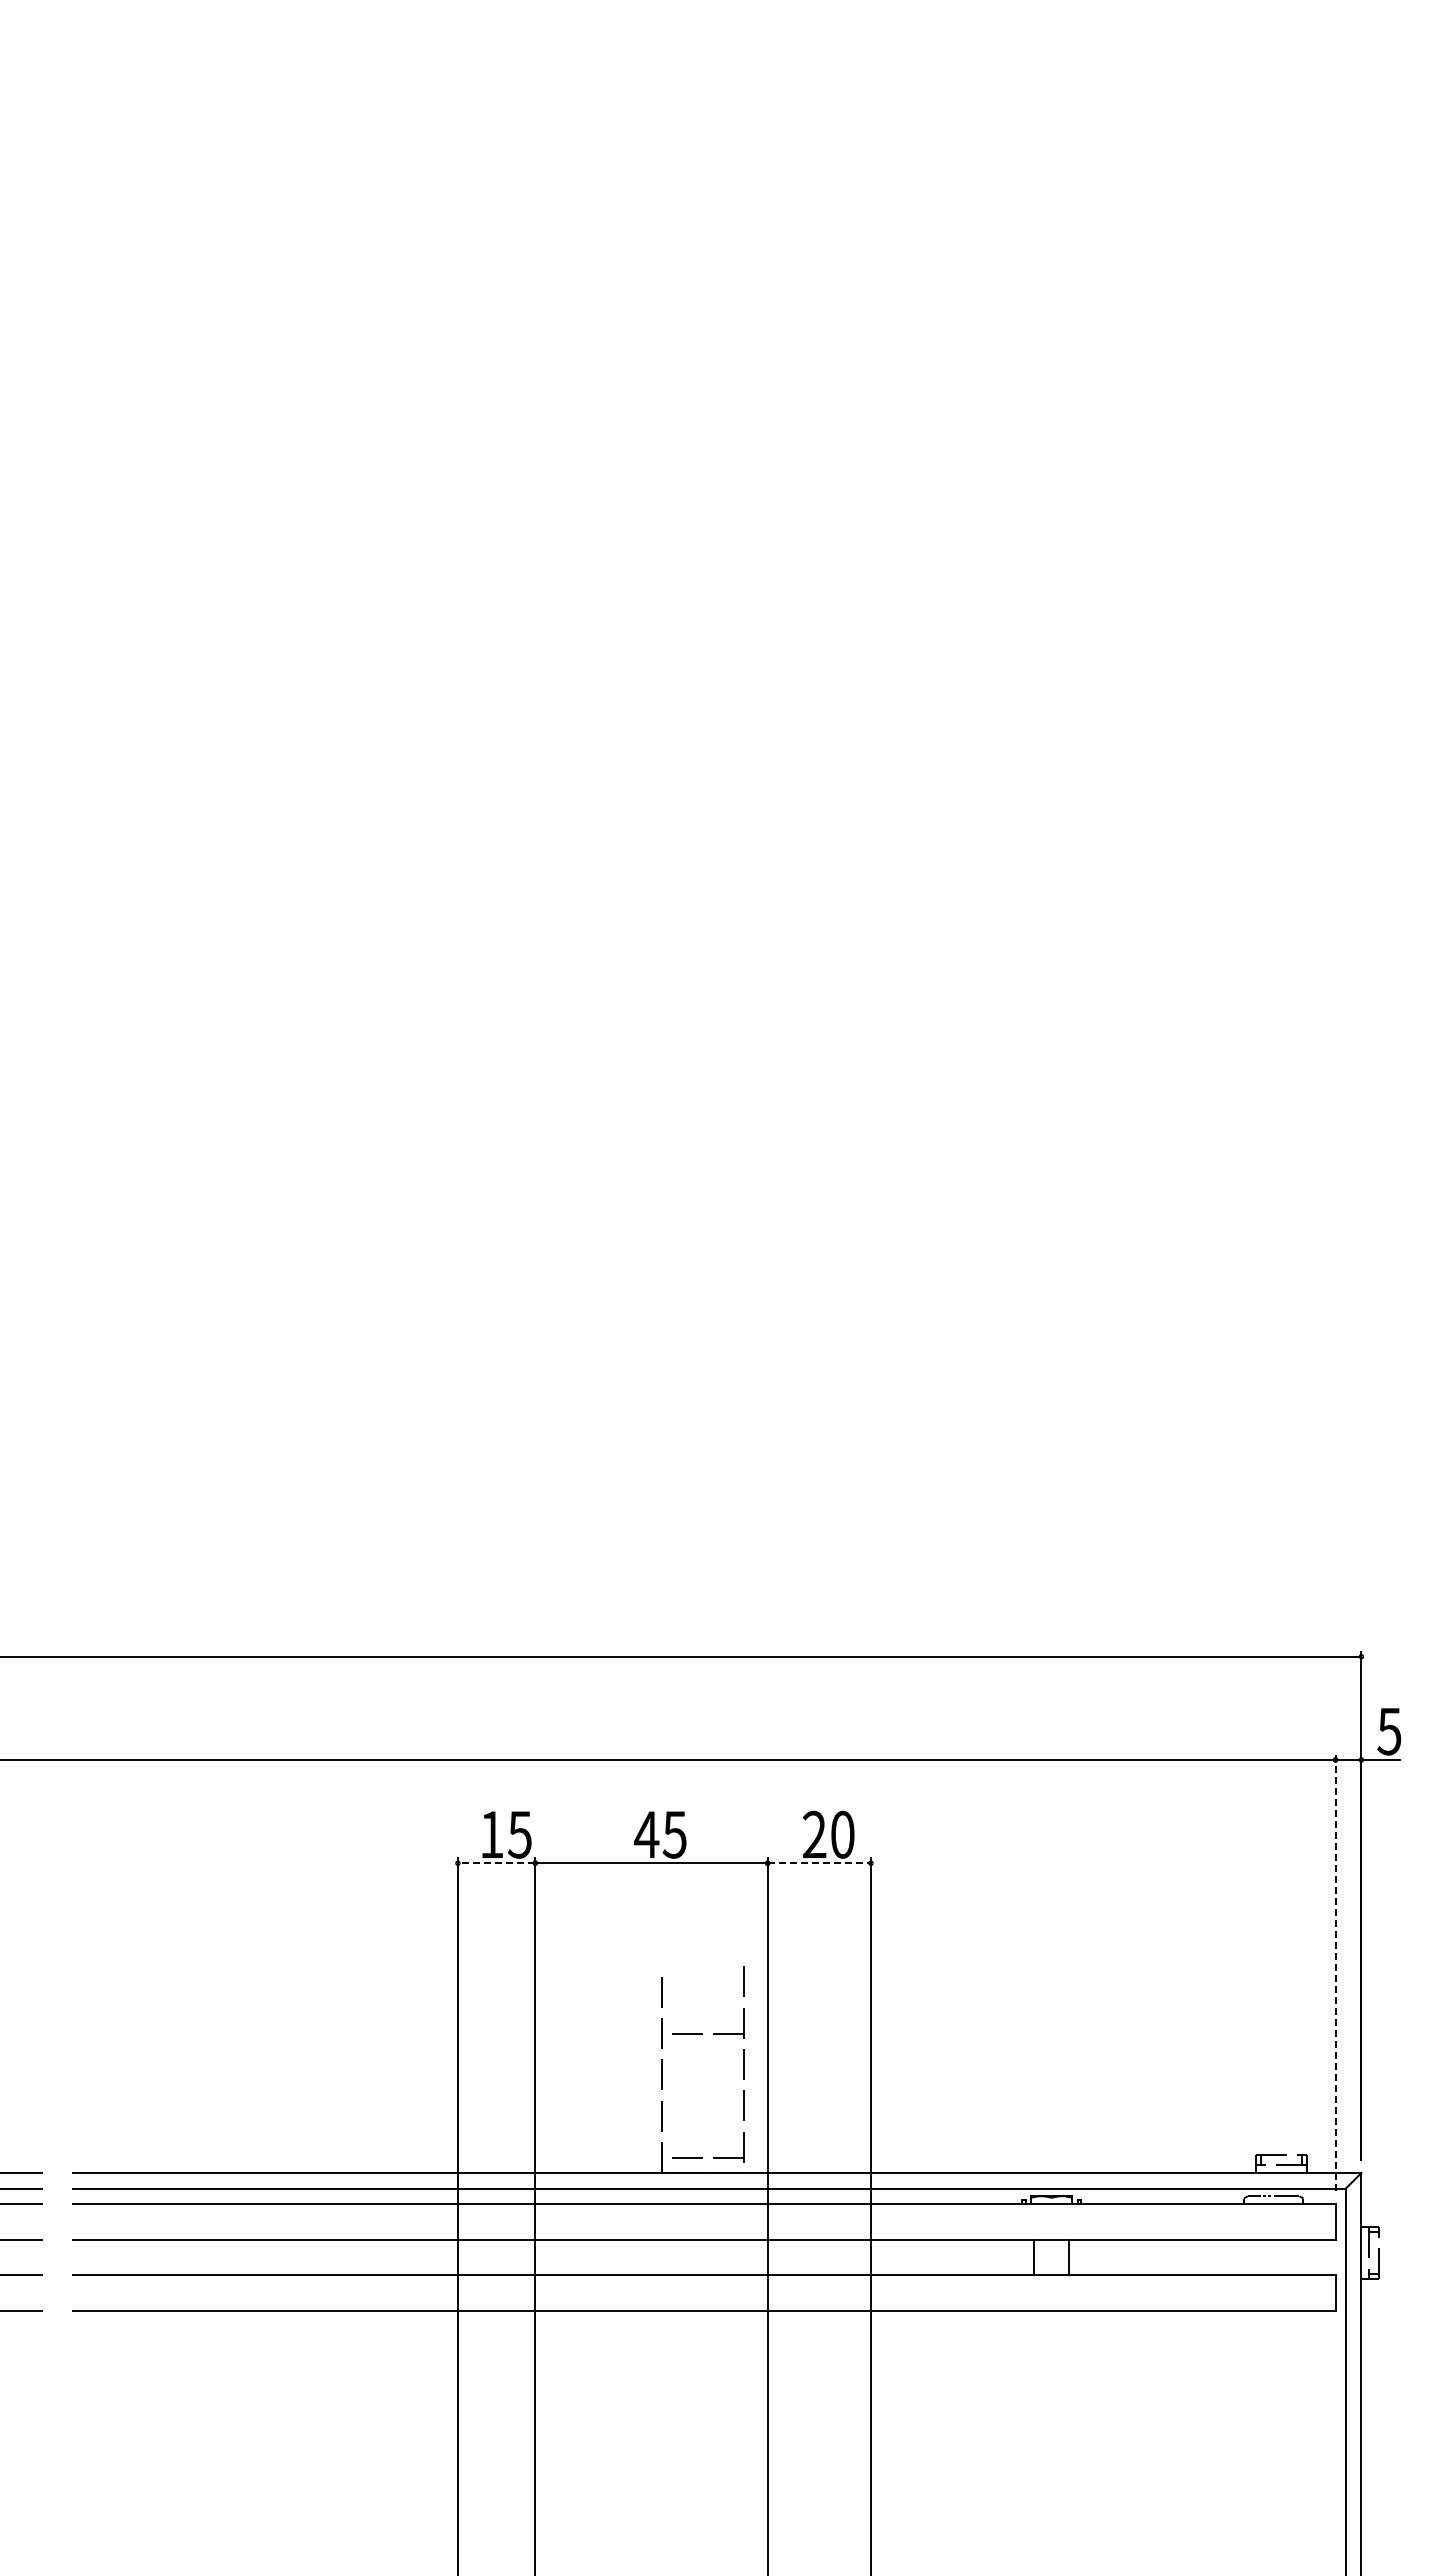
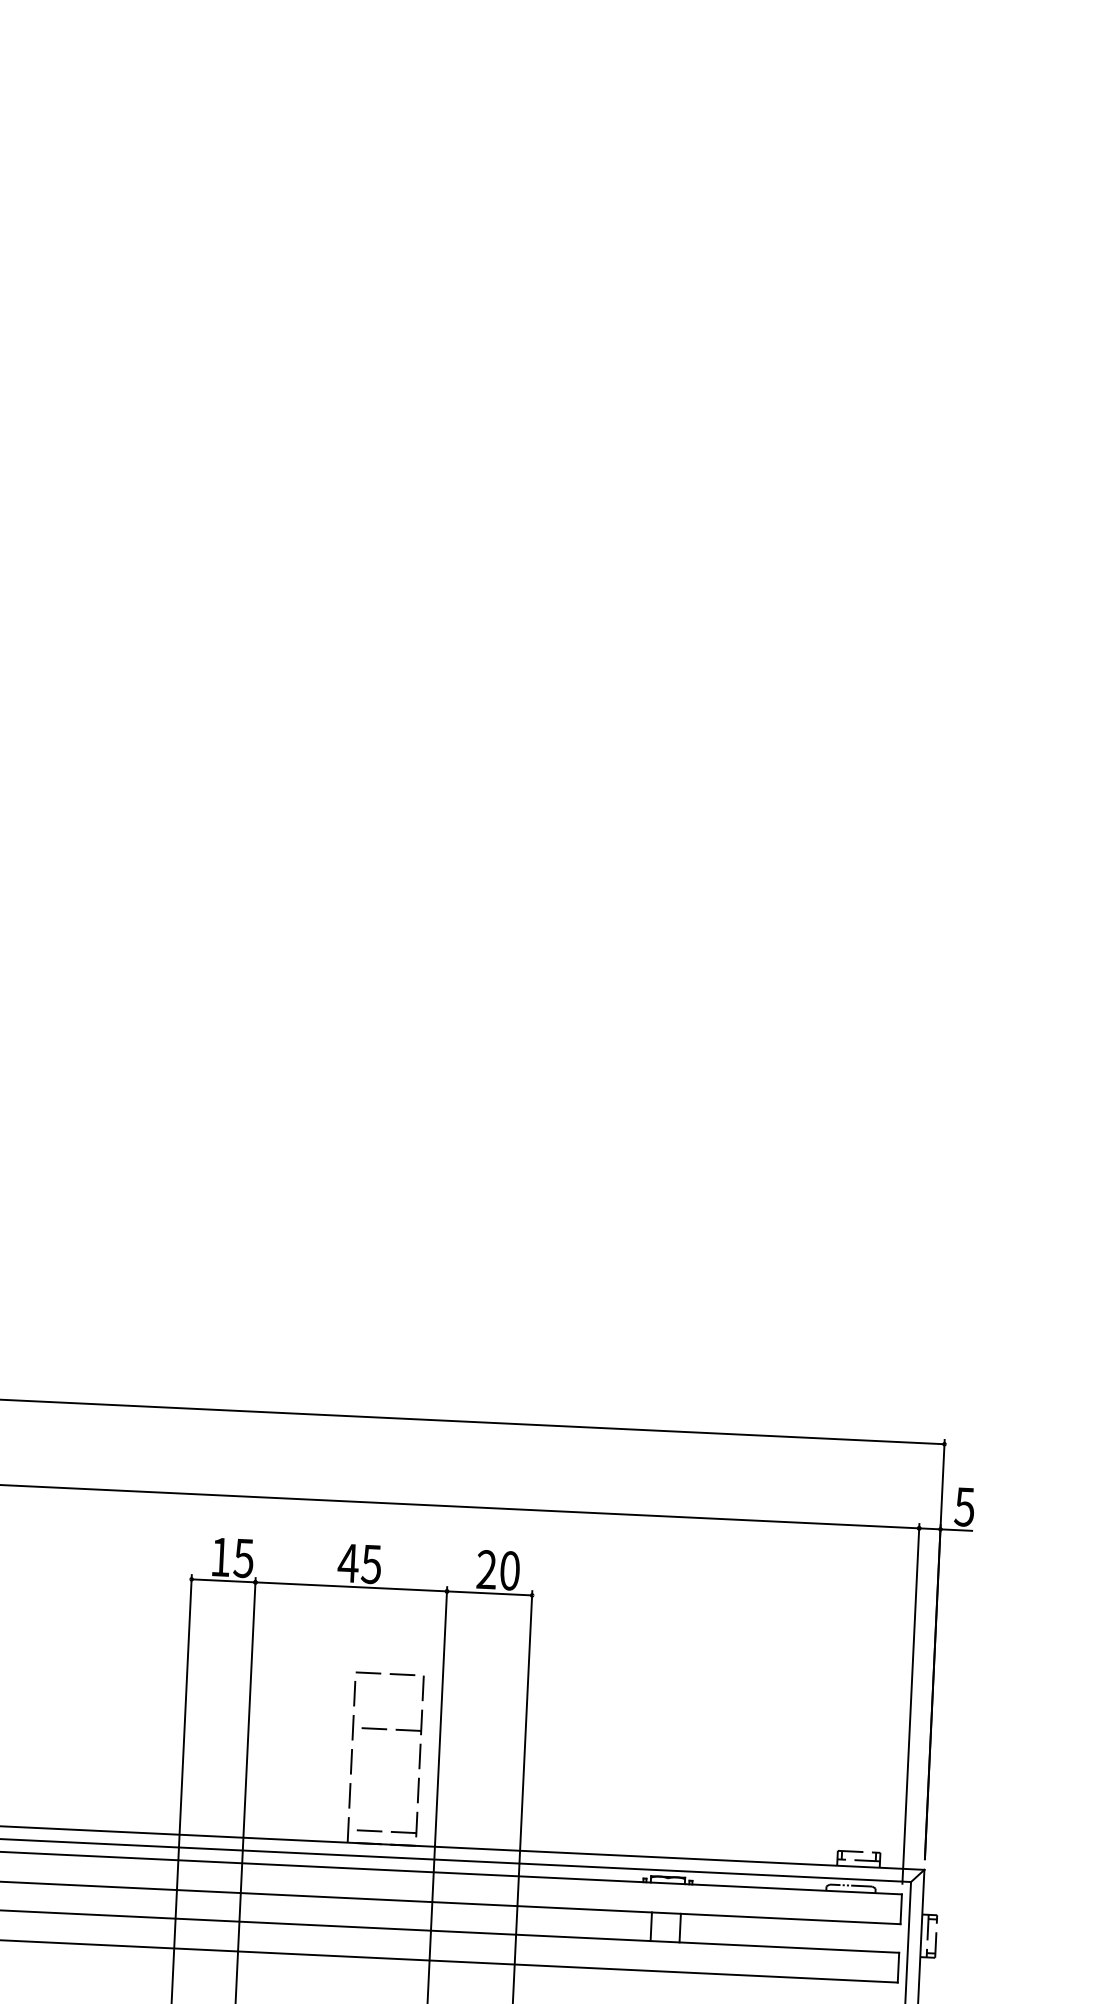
line: (496, 1863) -> (223, 1581), dashed -> solid
line: (819, 1863) -> (489, 1593), dashed -> solid
line: (692, 1965) -> (381, 1672), added
line: (1335, 1972) -> (910, 1703), dashed -> solid

